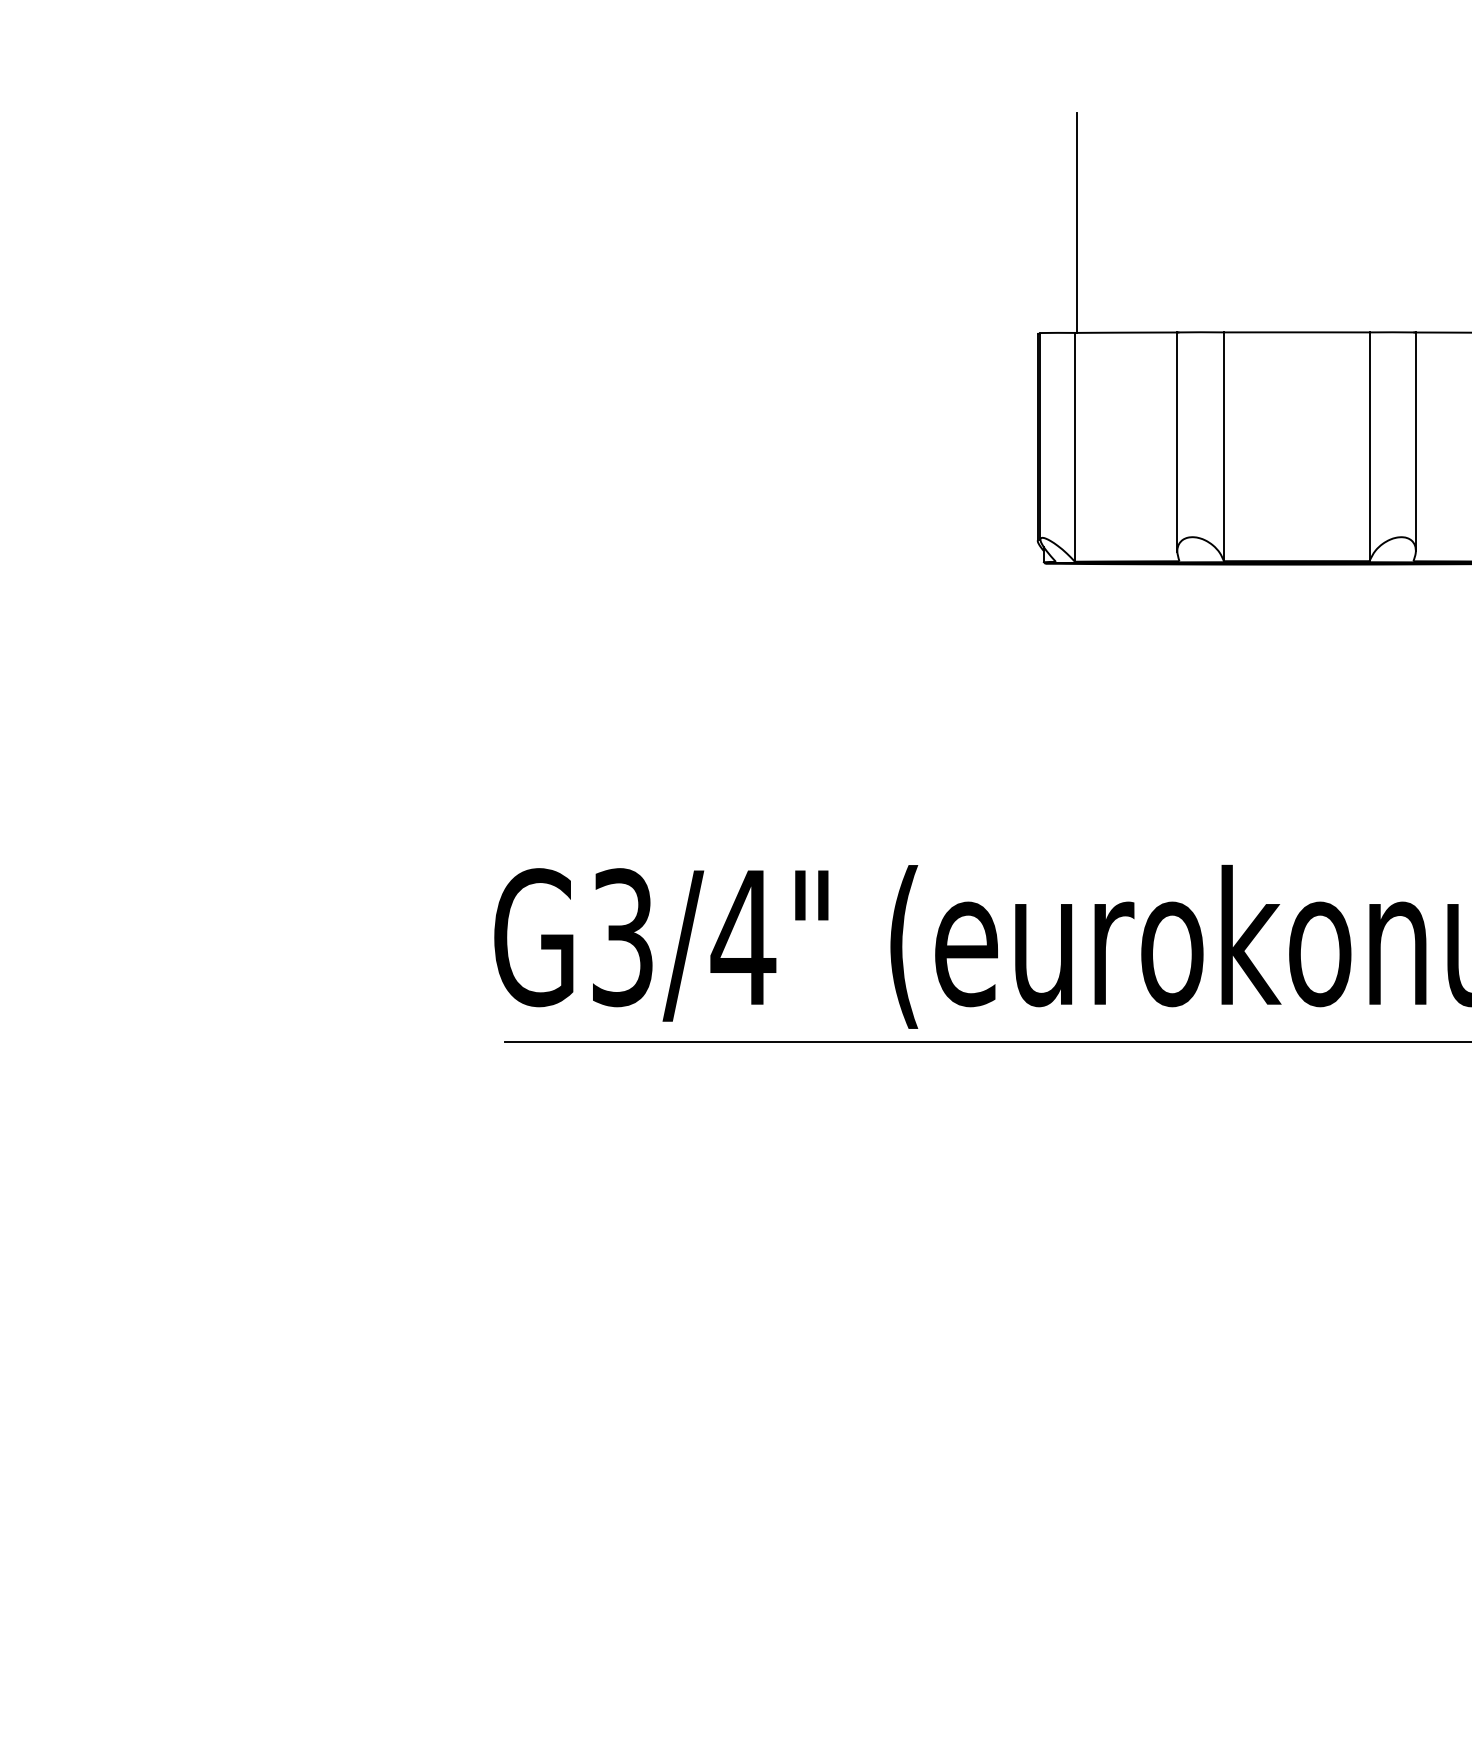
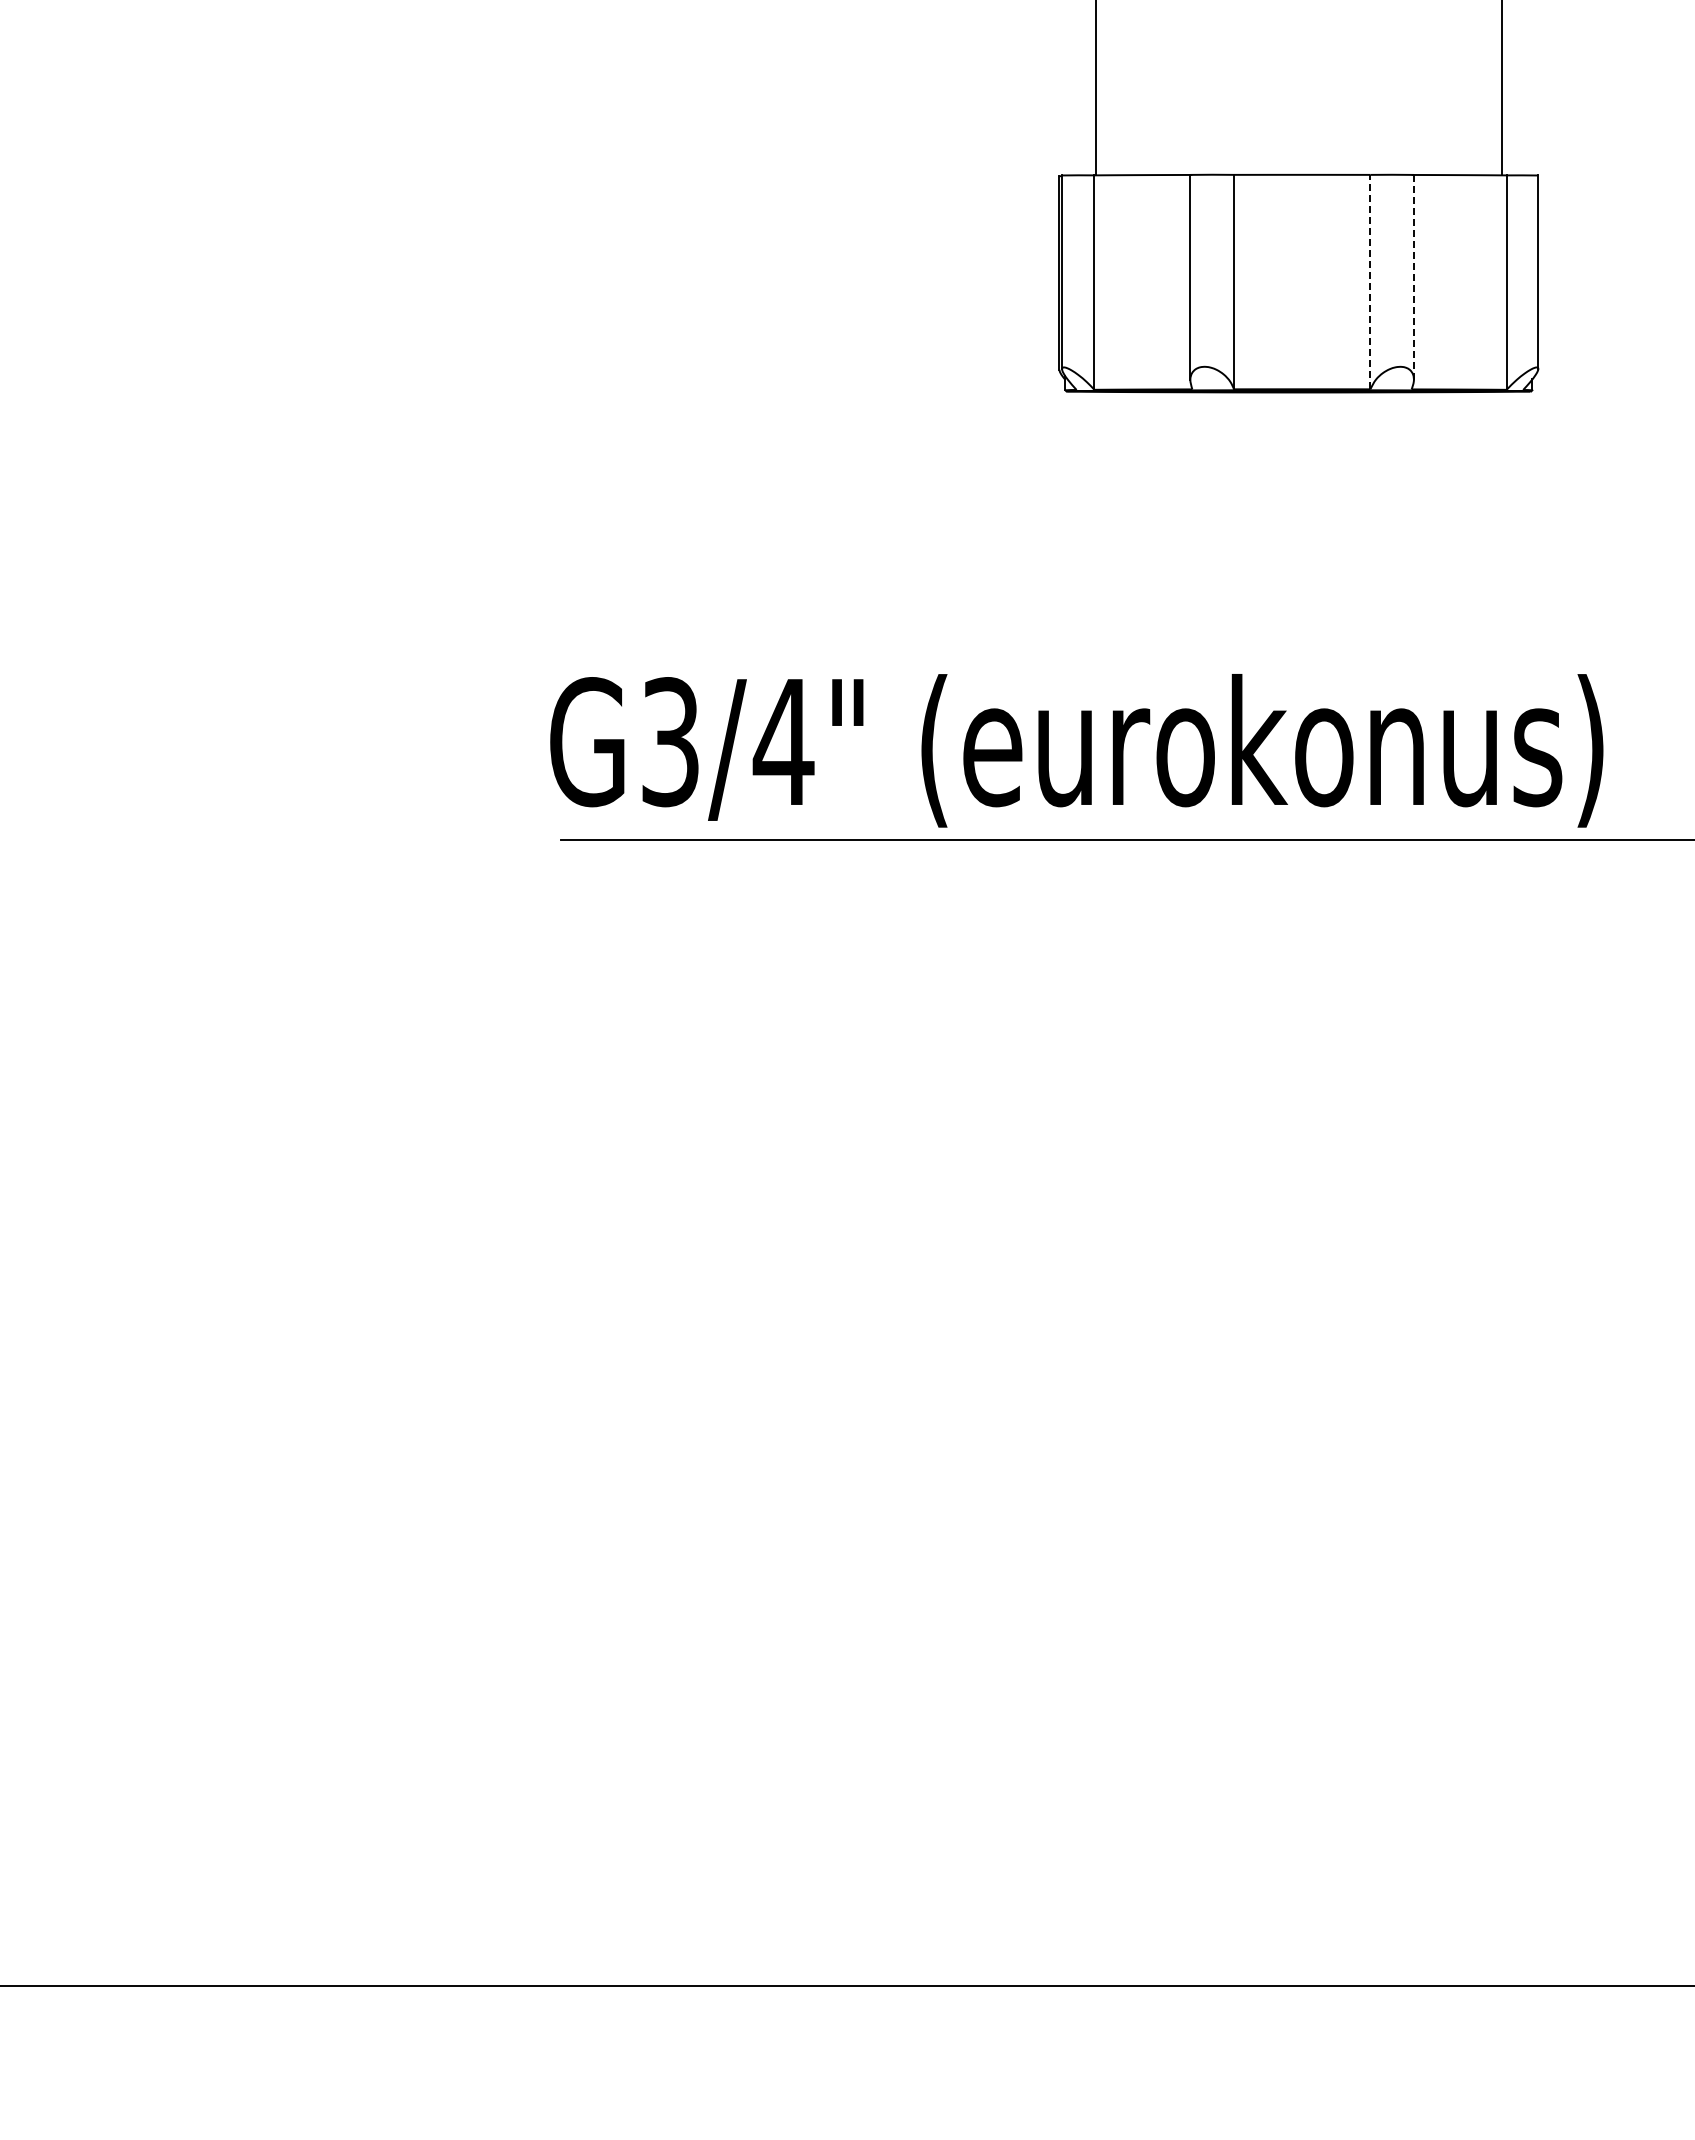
line: (1415, 440) -> (1413, 276), solid -> dashed
line: (1369, 446) -> (1370, 281), solid -> dashed

